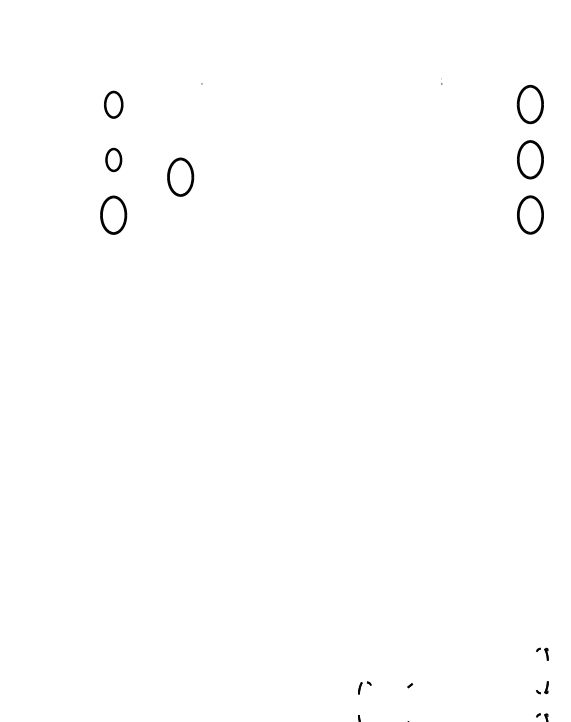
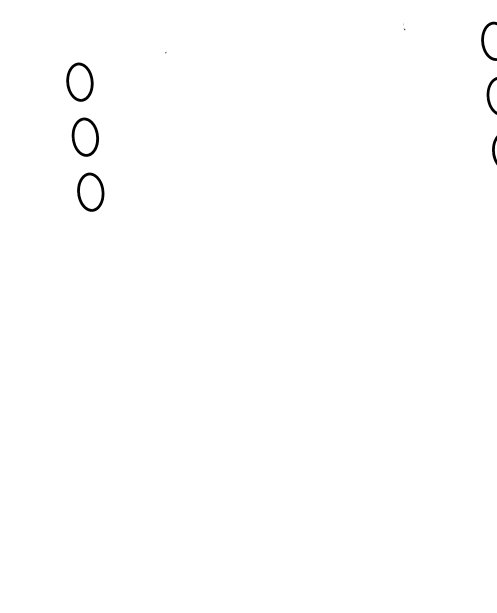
part: (113, 104) -> (79, 81), size x1.43
part: (113, 159) -> (85, 136), size x1.67
part: (180, 176) -> (153, 147), removed

